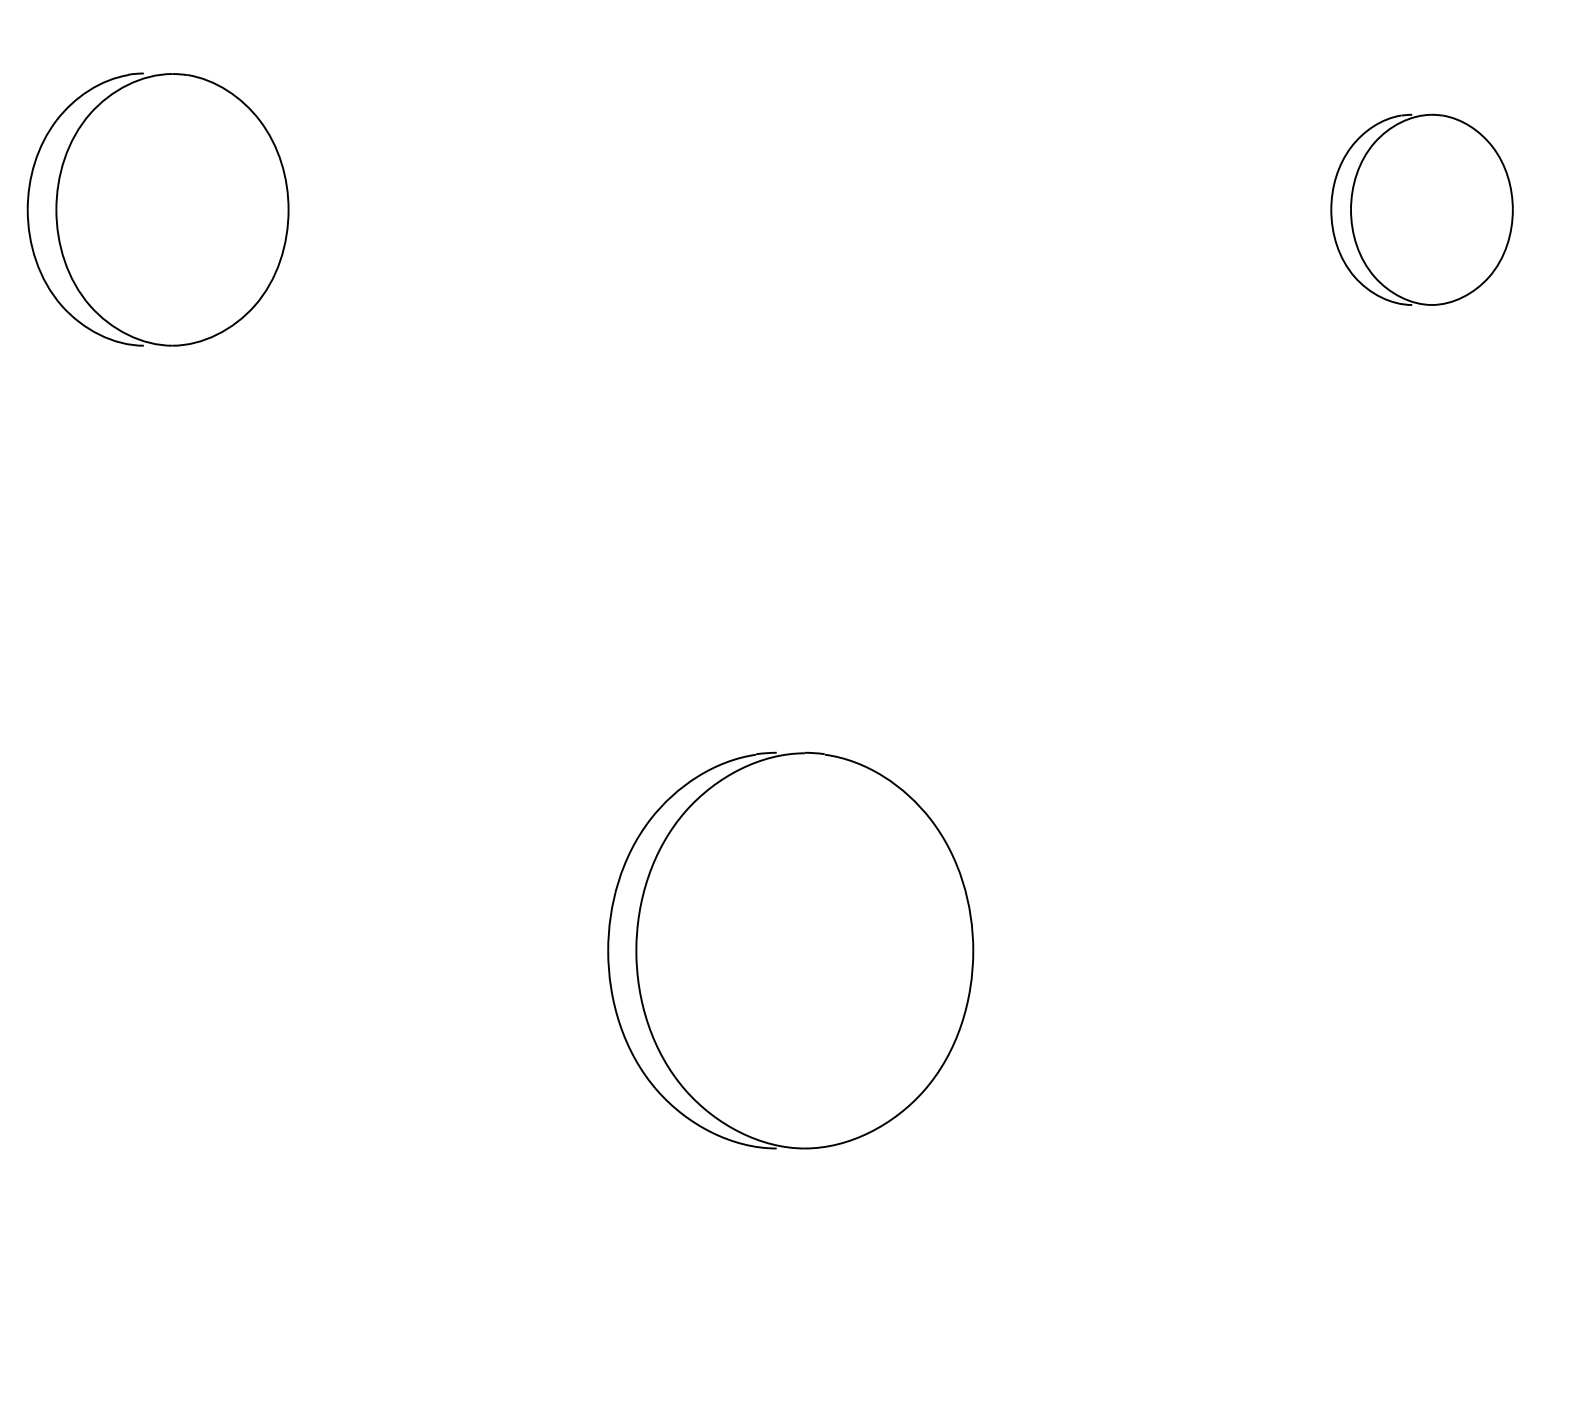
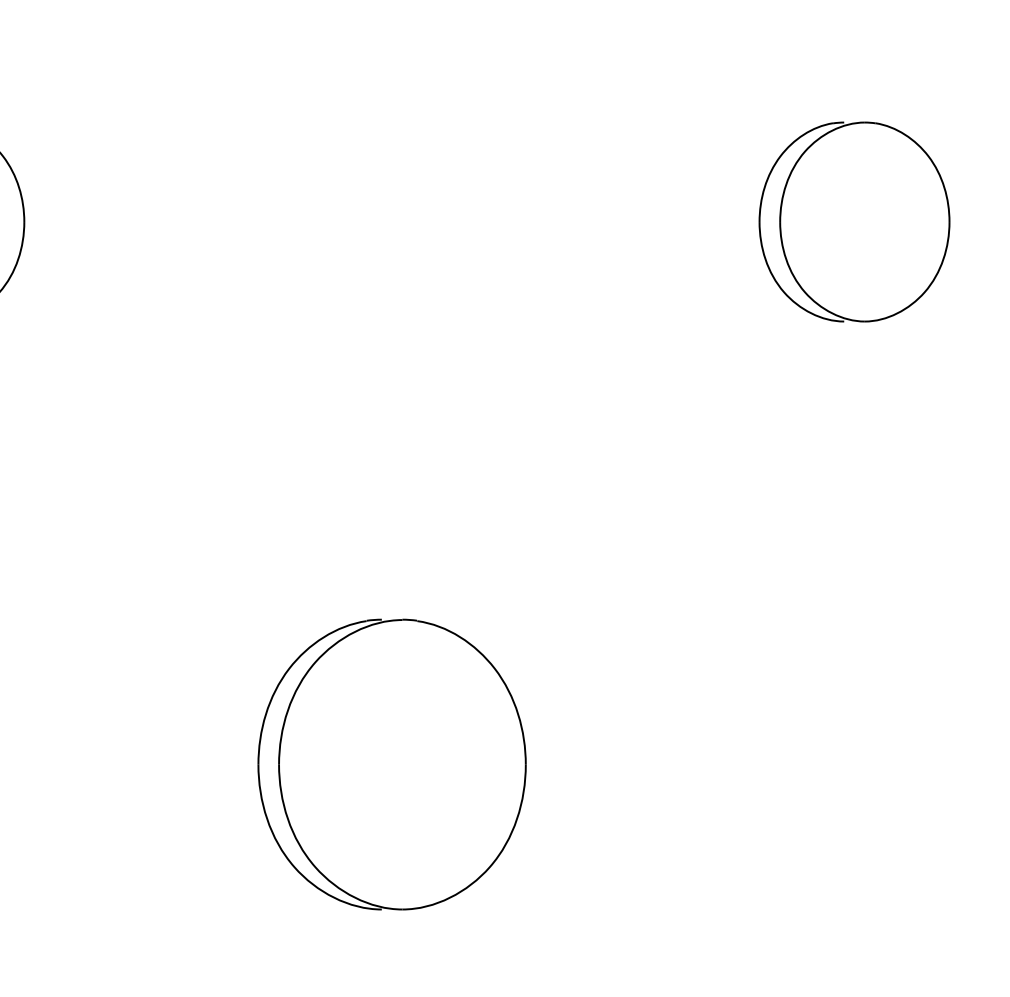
part: (1421, 209) -> (854, 221), size x1.43

